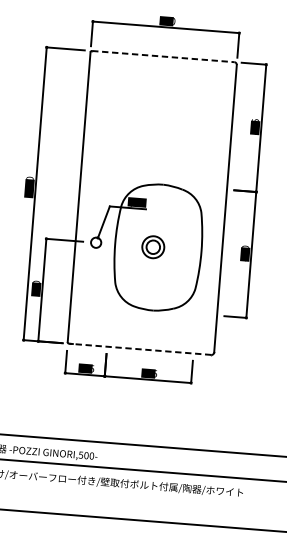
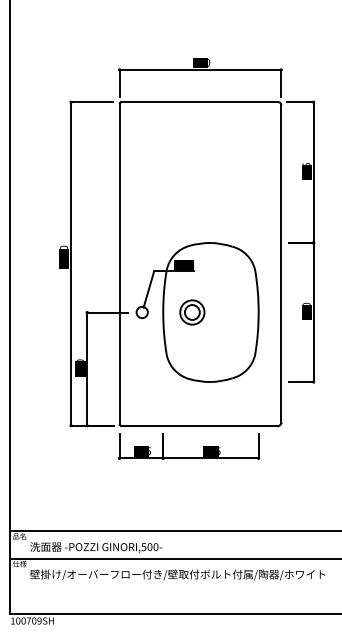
line: (162, 56) -> (199, 102), dashed -> solid
part: (153, 247) -> (192, 312), moved
line: (139, 349) -> (199, 425), dashed -> solid

